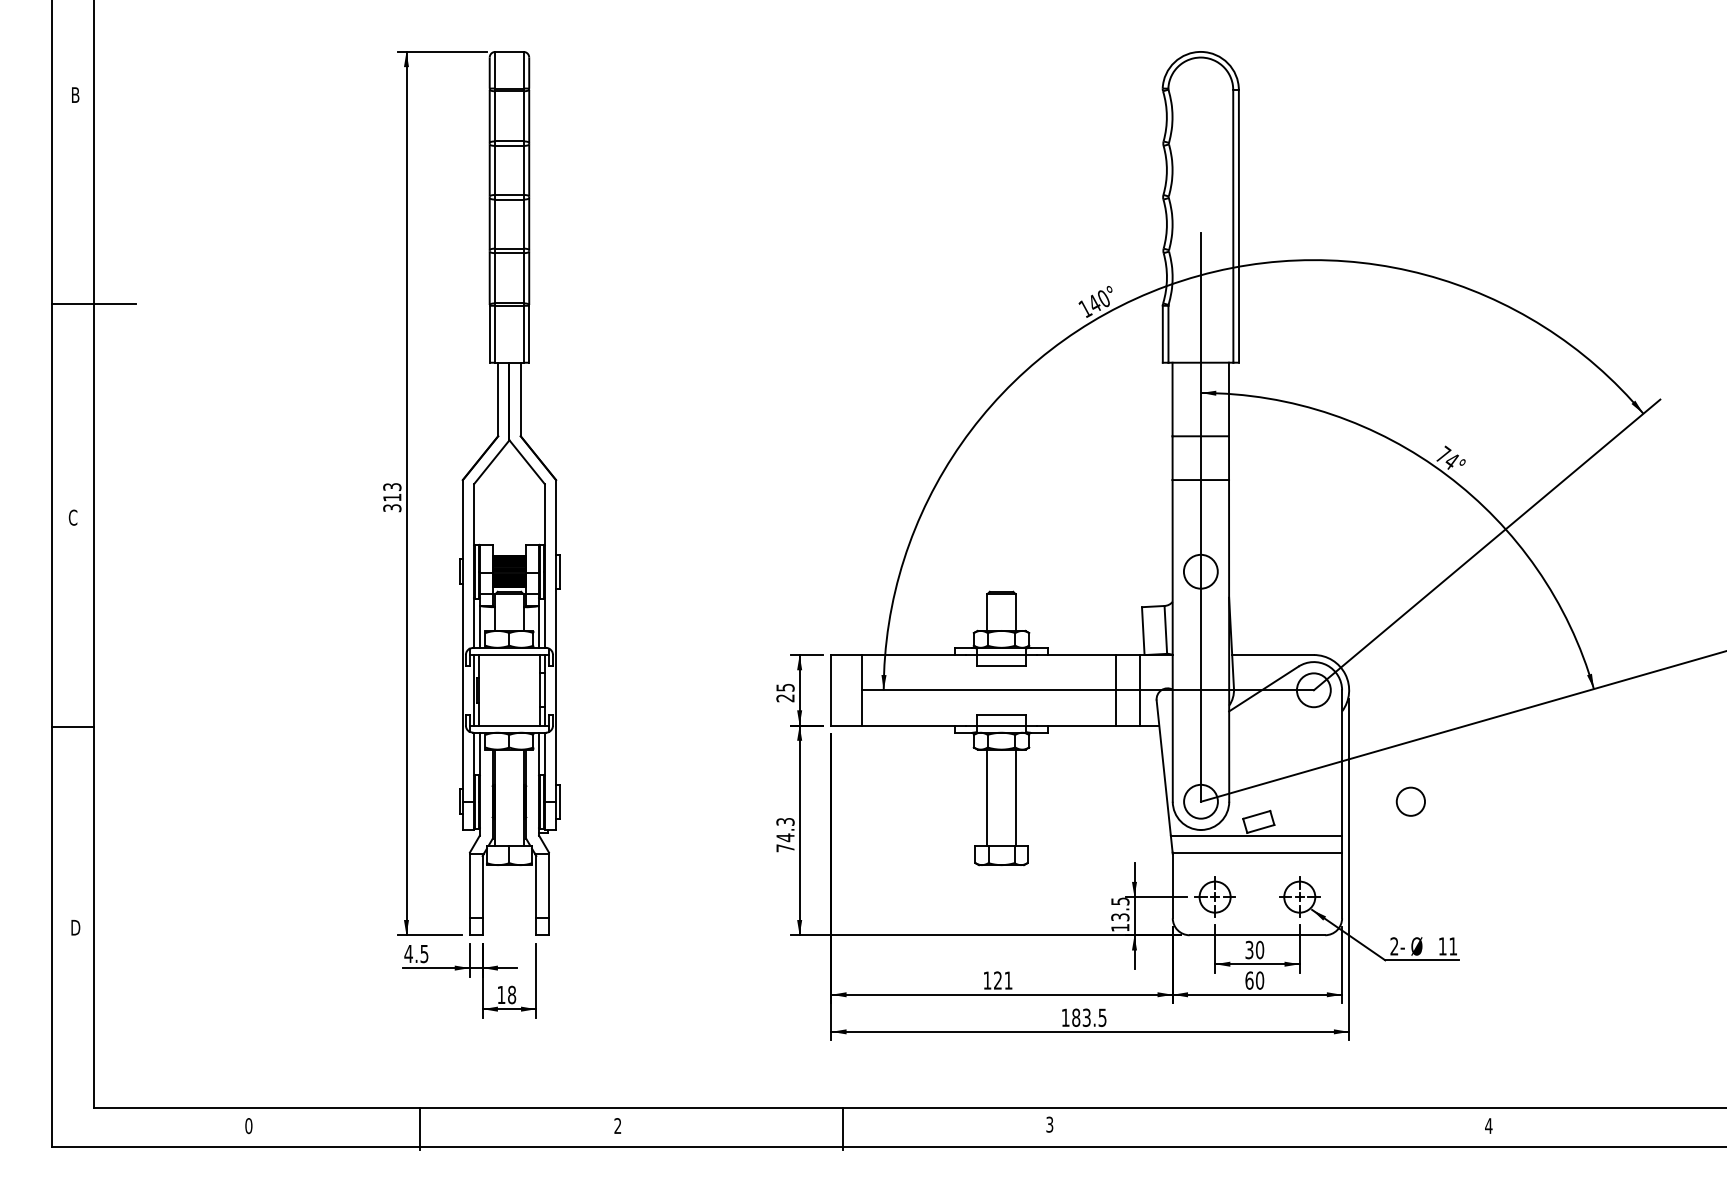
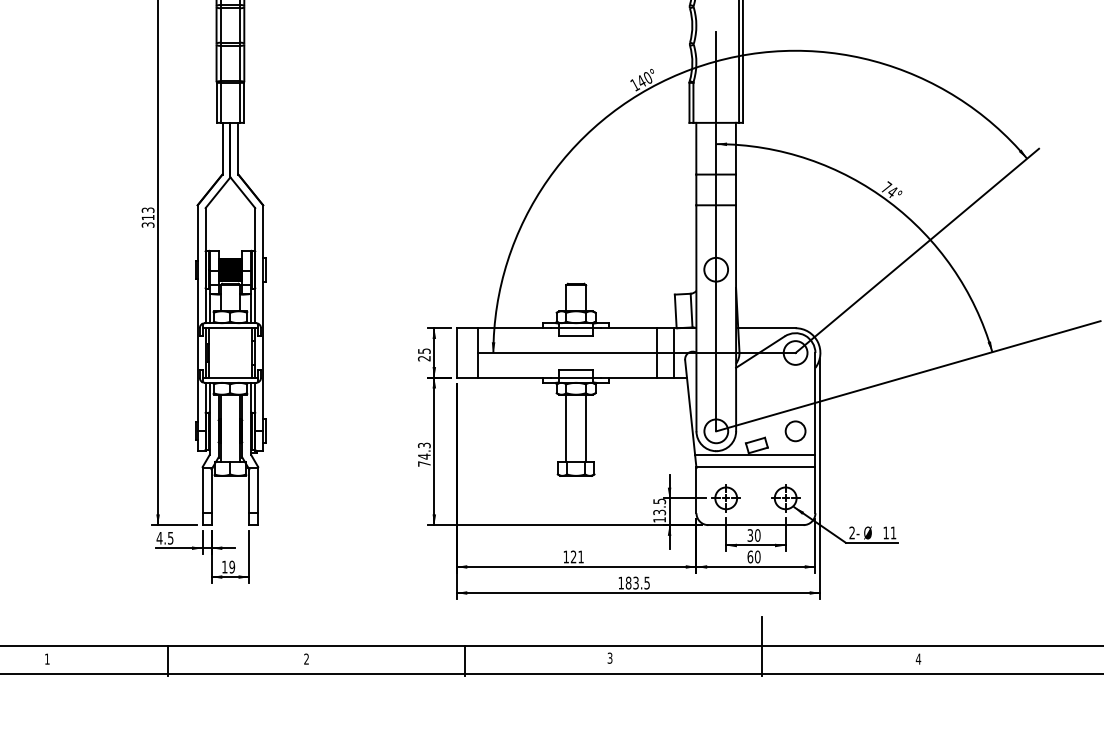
circle: (1410, 801) -> (795, 431), moved
text: (511, 995) -> (231, 567), 18 -> 19
line: (1266, 1107) -> (762, 646), added
text: (248, 1126) -> (47, 659), 0 -> 1

